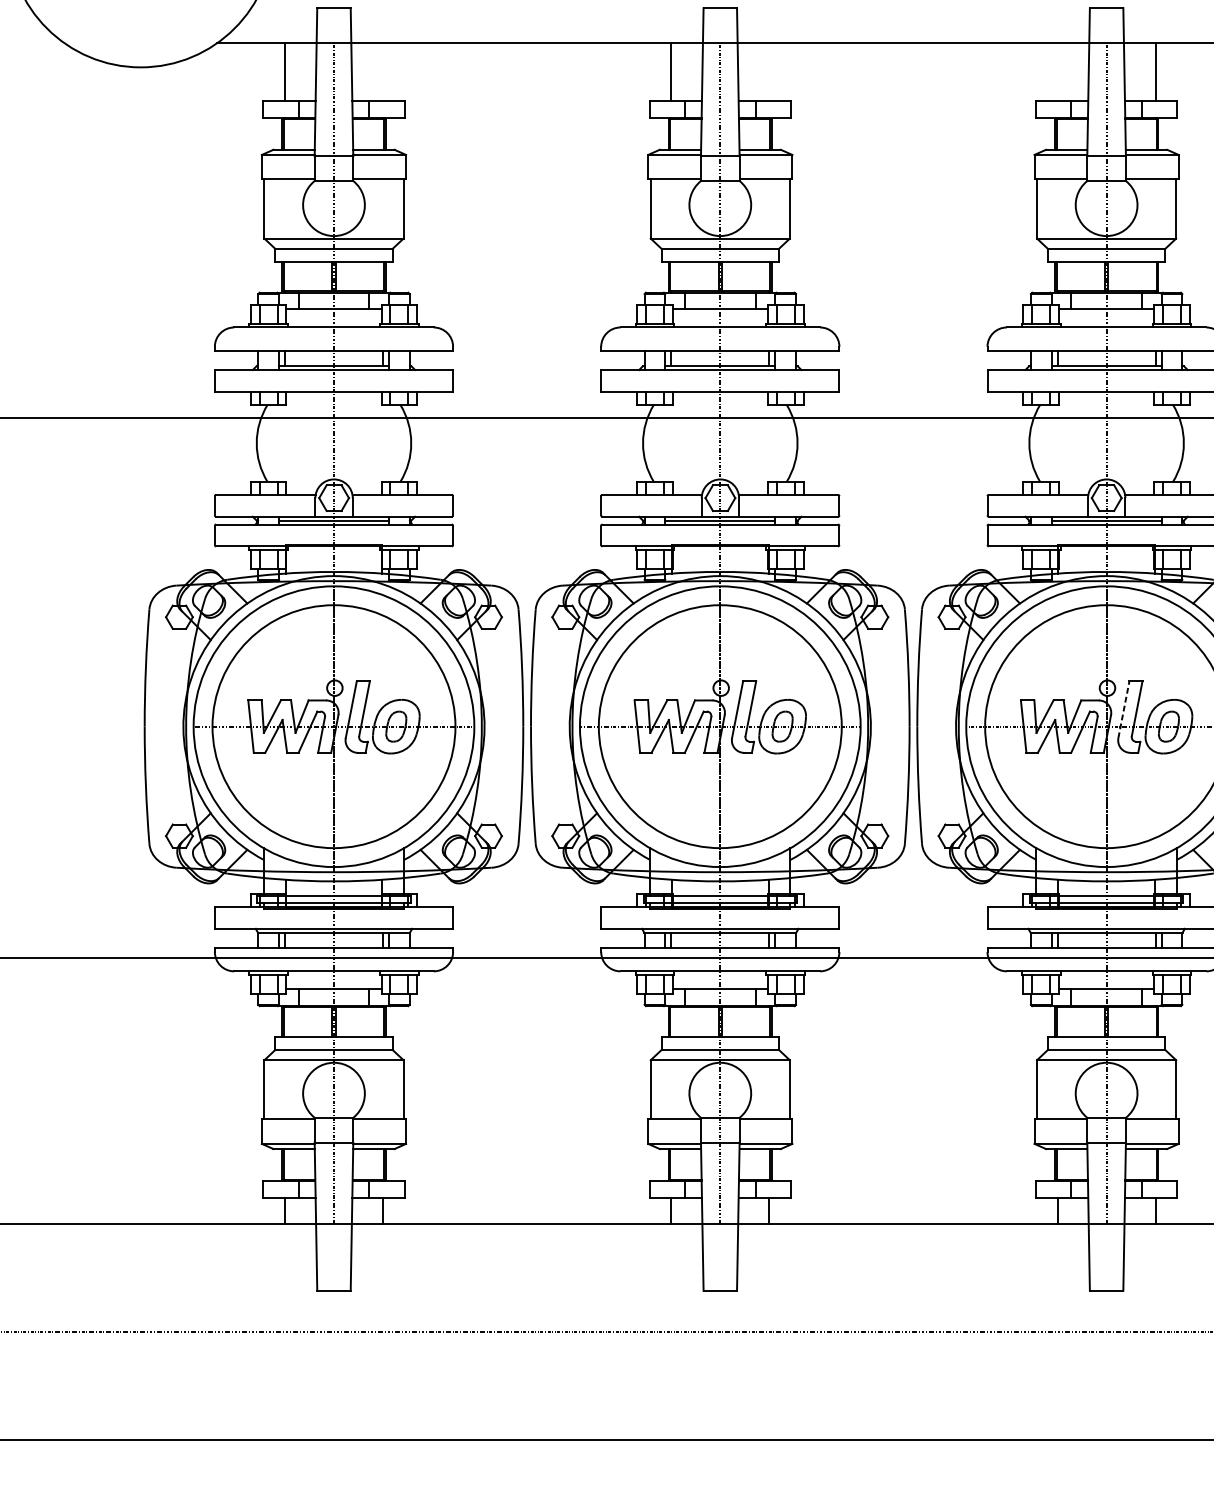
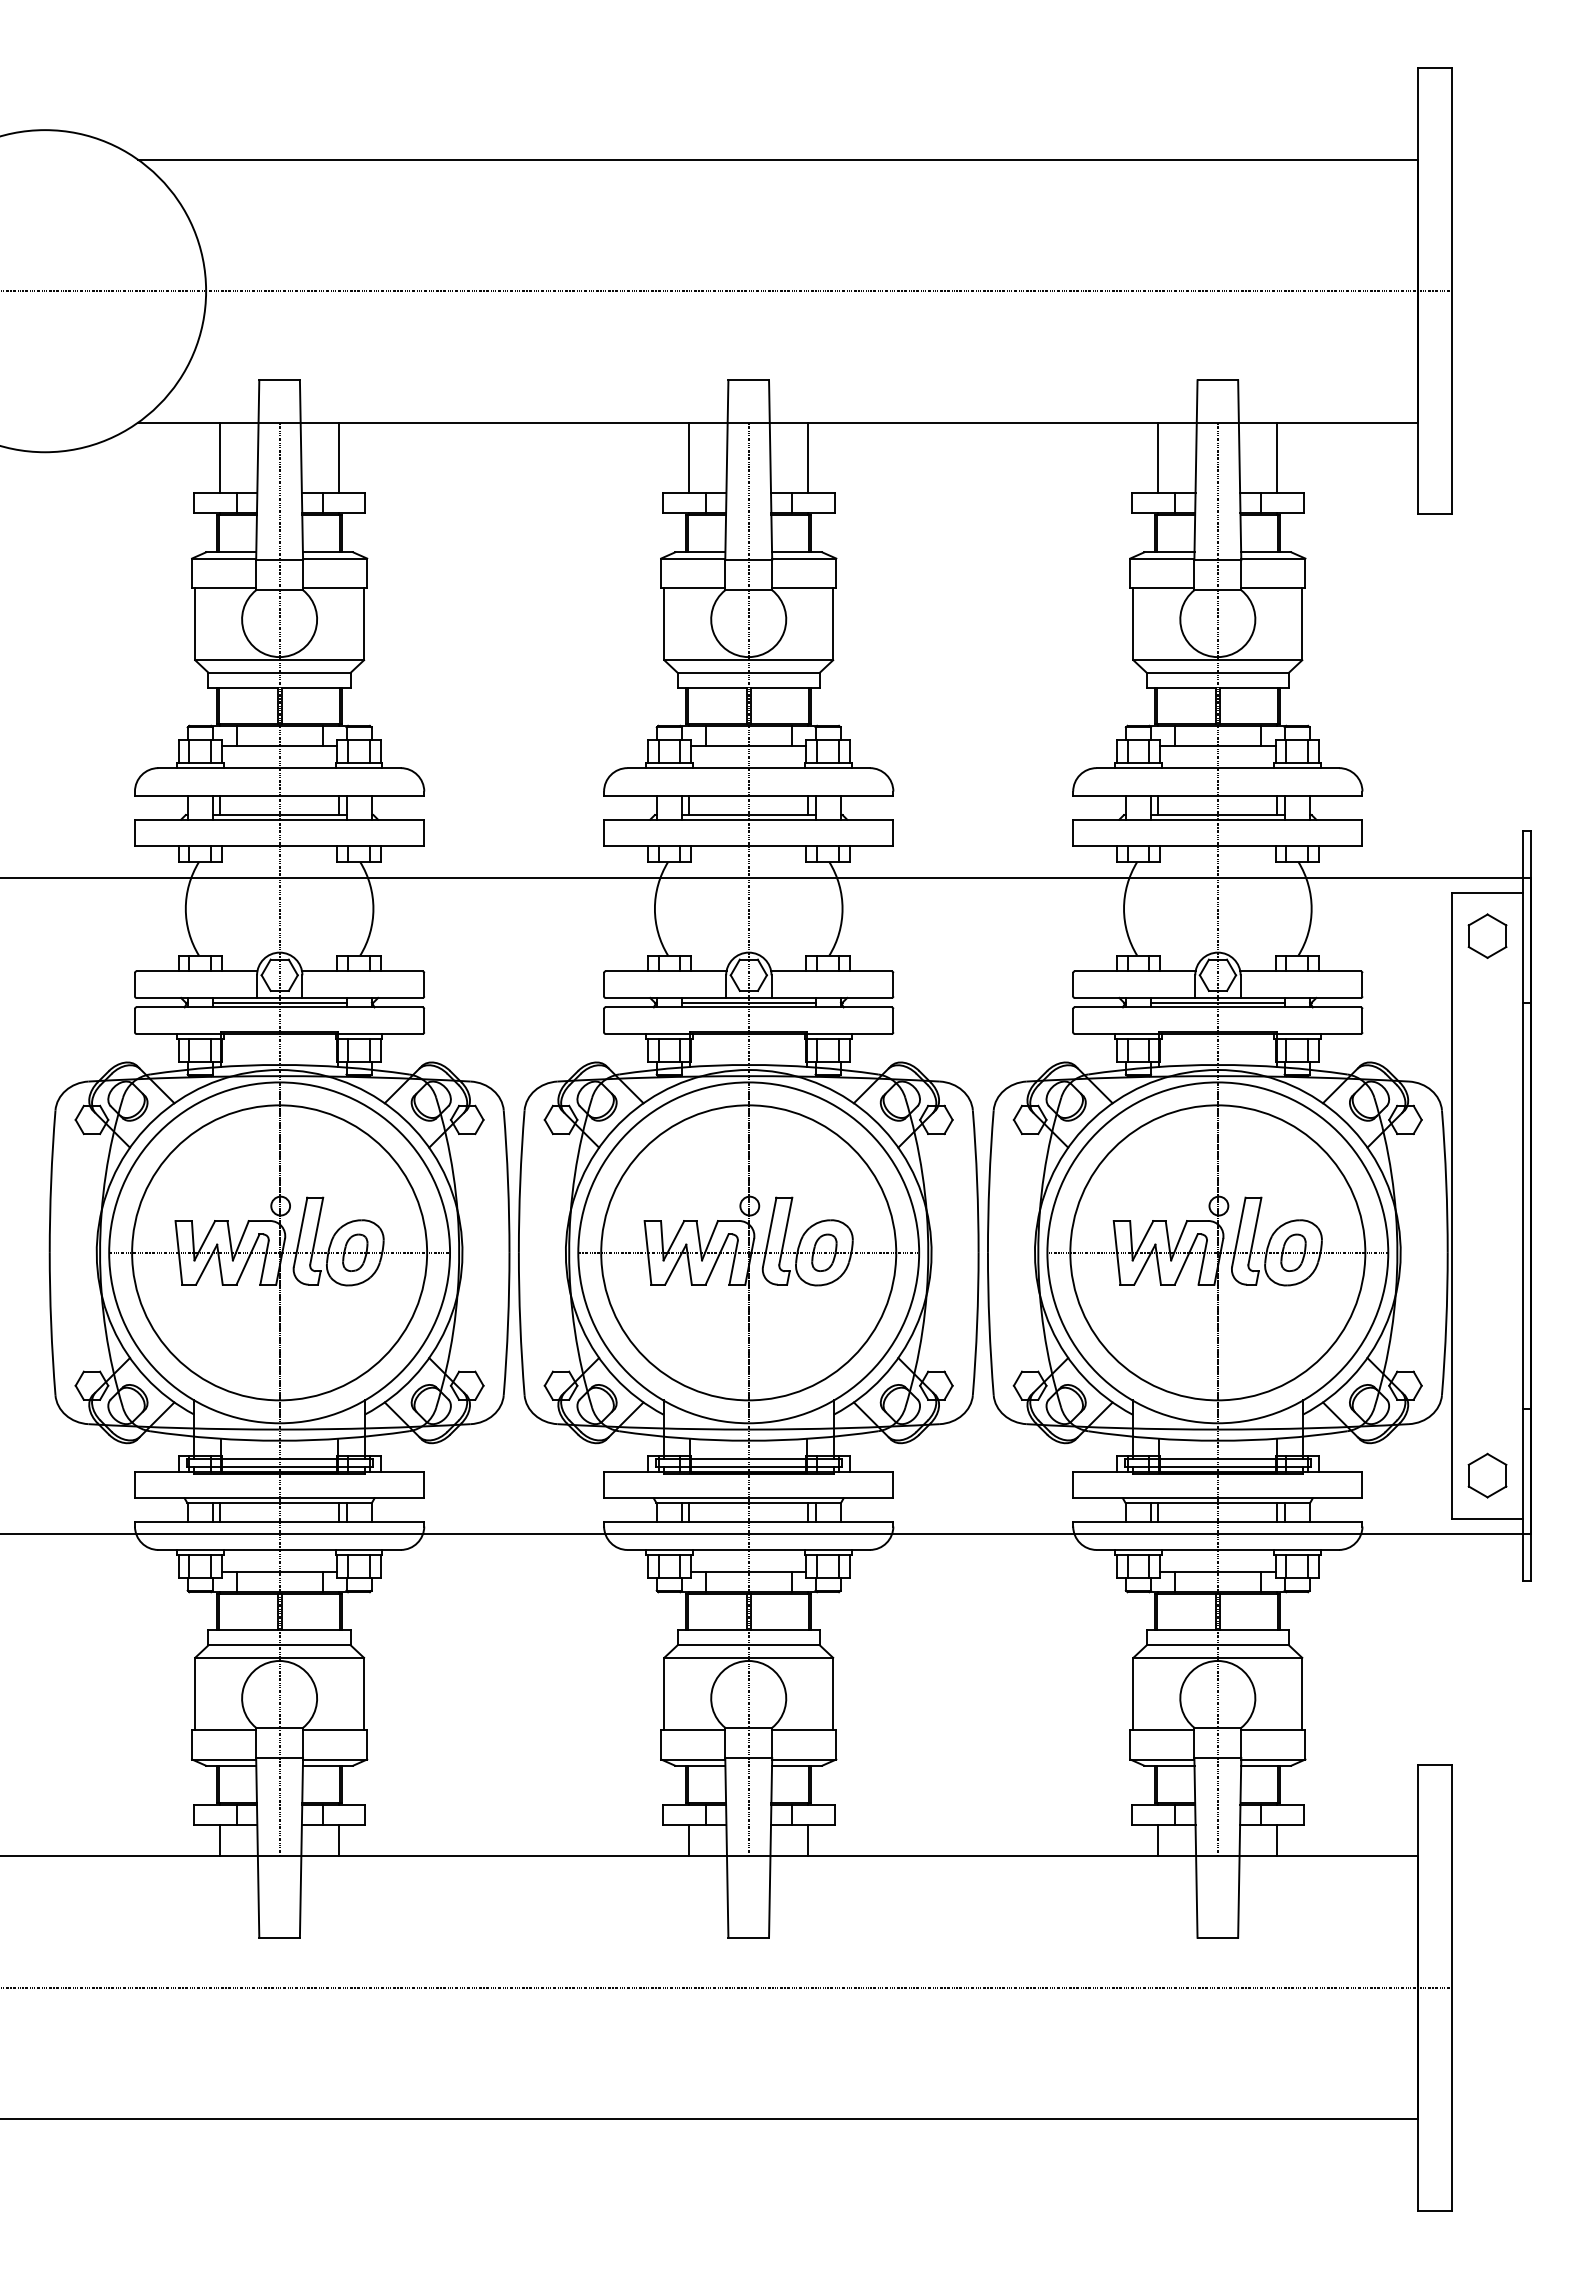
line: (383, 71) -> (339, 457), added
line: (769, 71) -> (808, 457), added
line: (1057, 71) -> (1158, 457), added
line: (1123, 709) -> (1238, 1231), dashed -> solid

